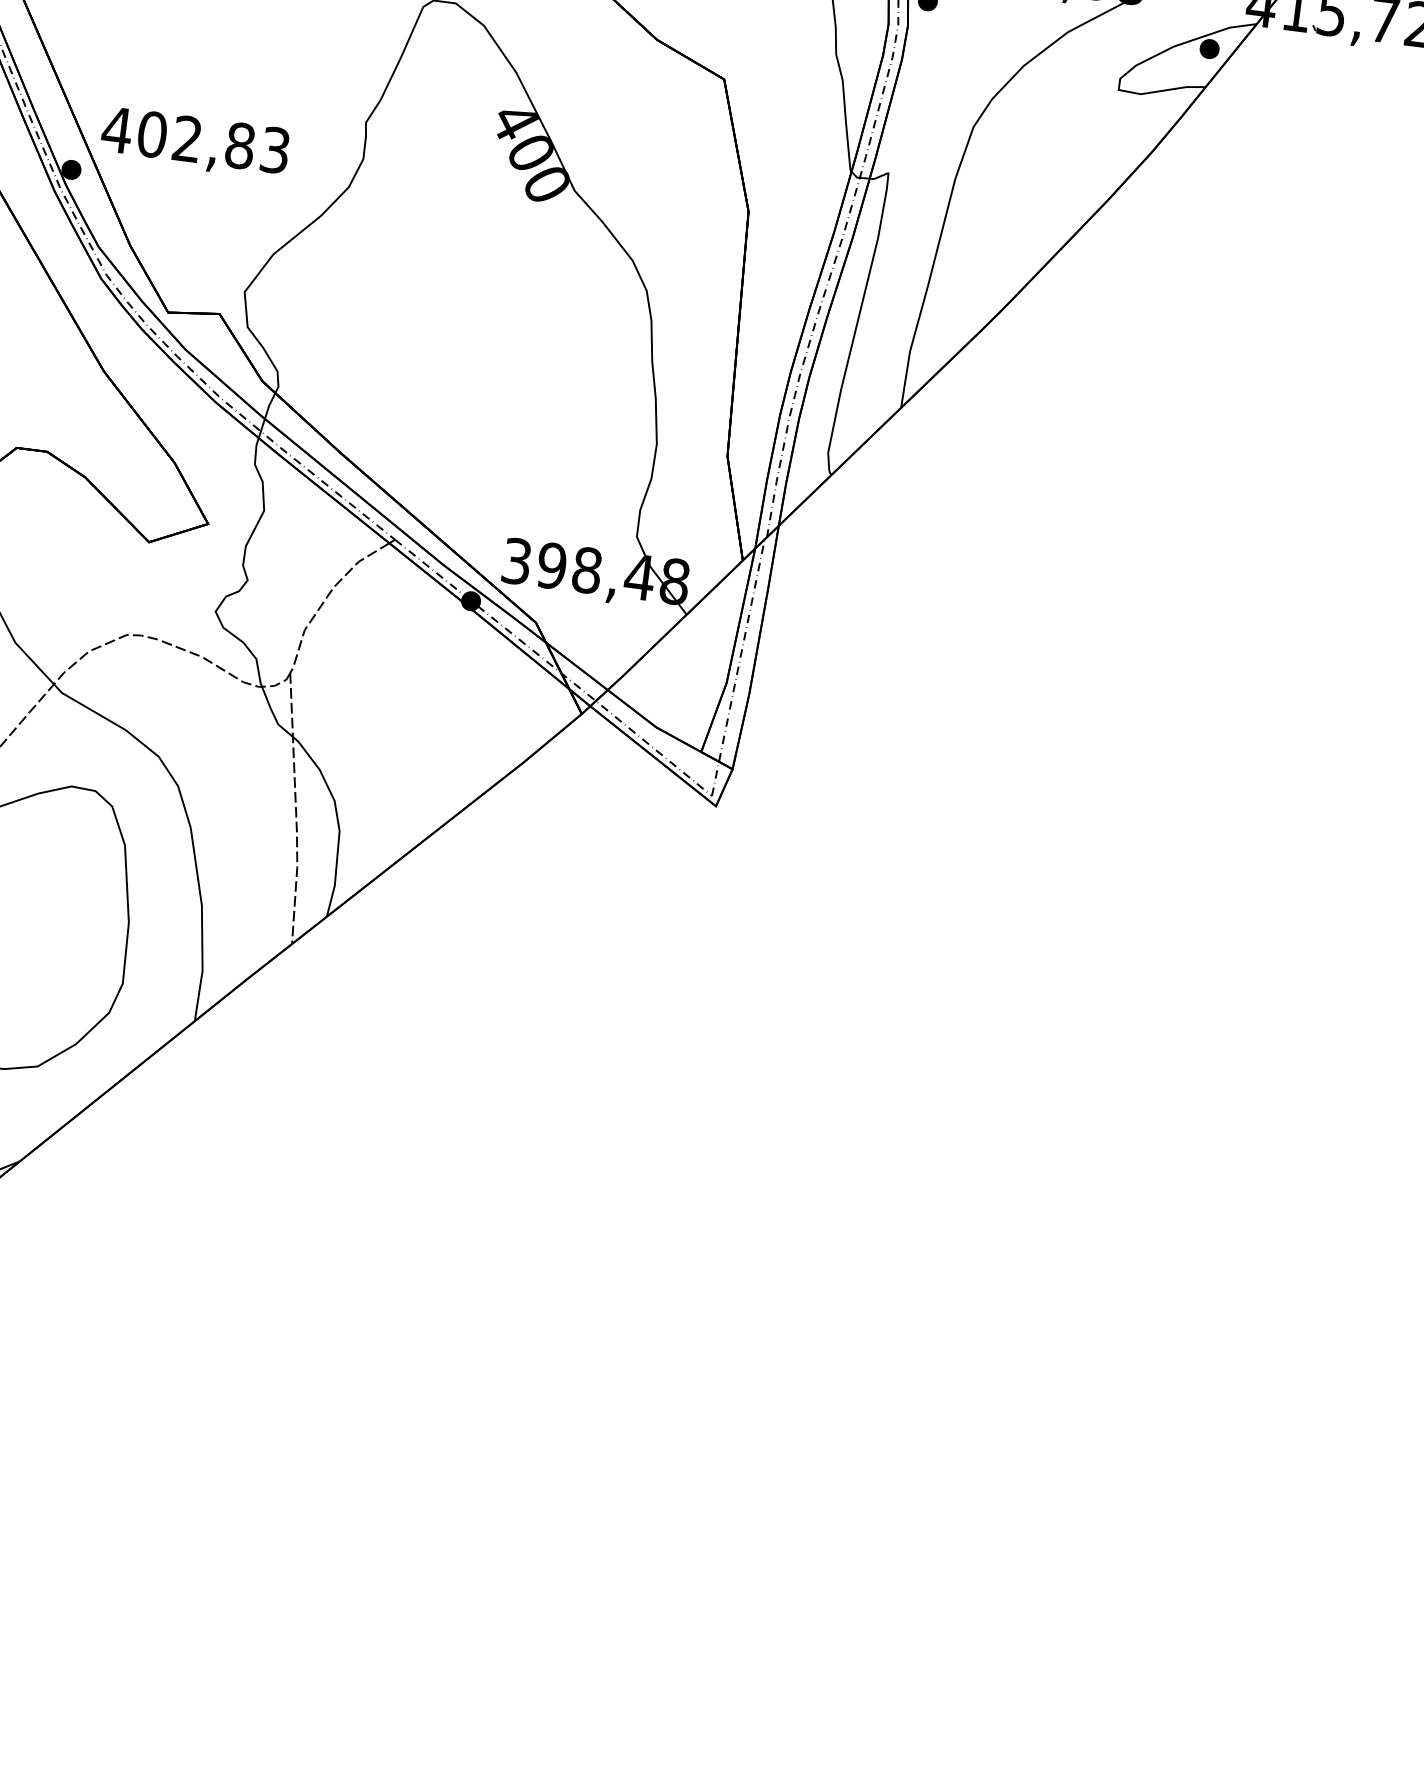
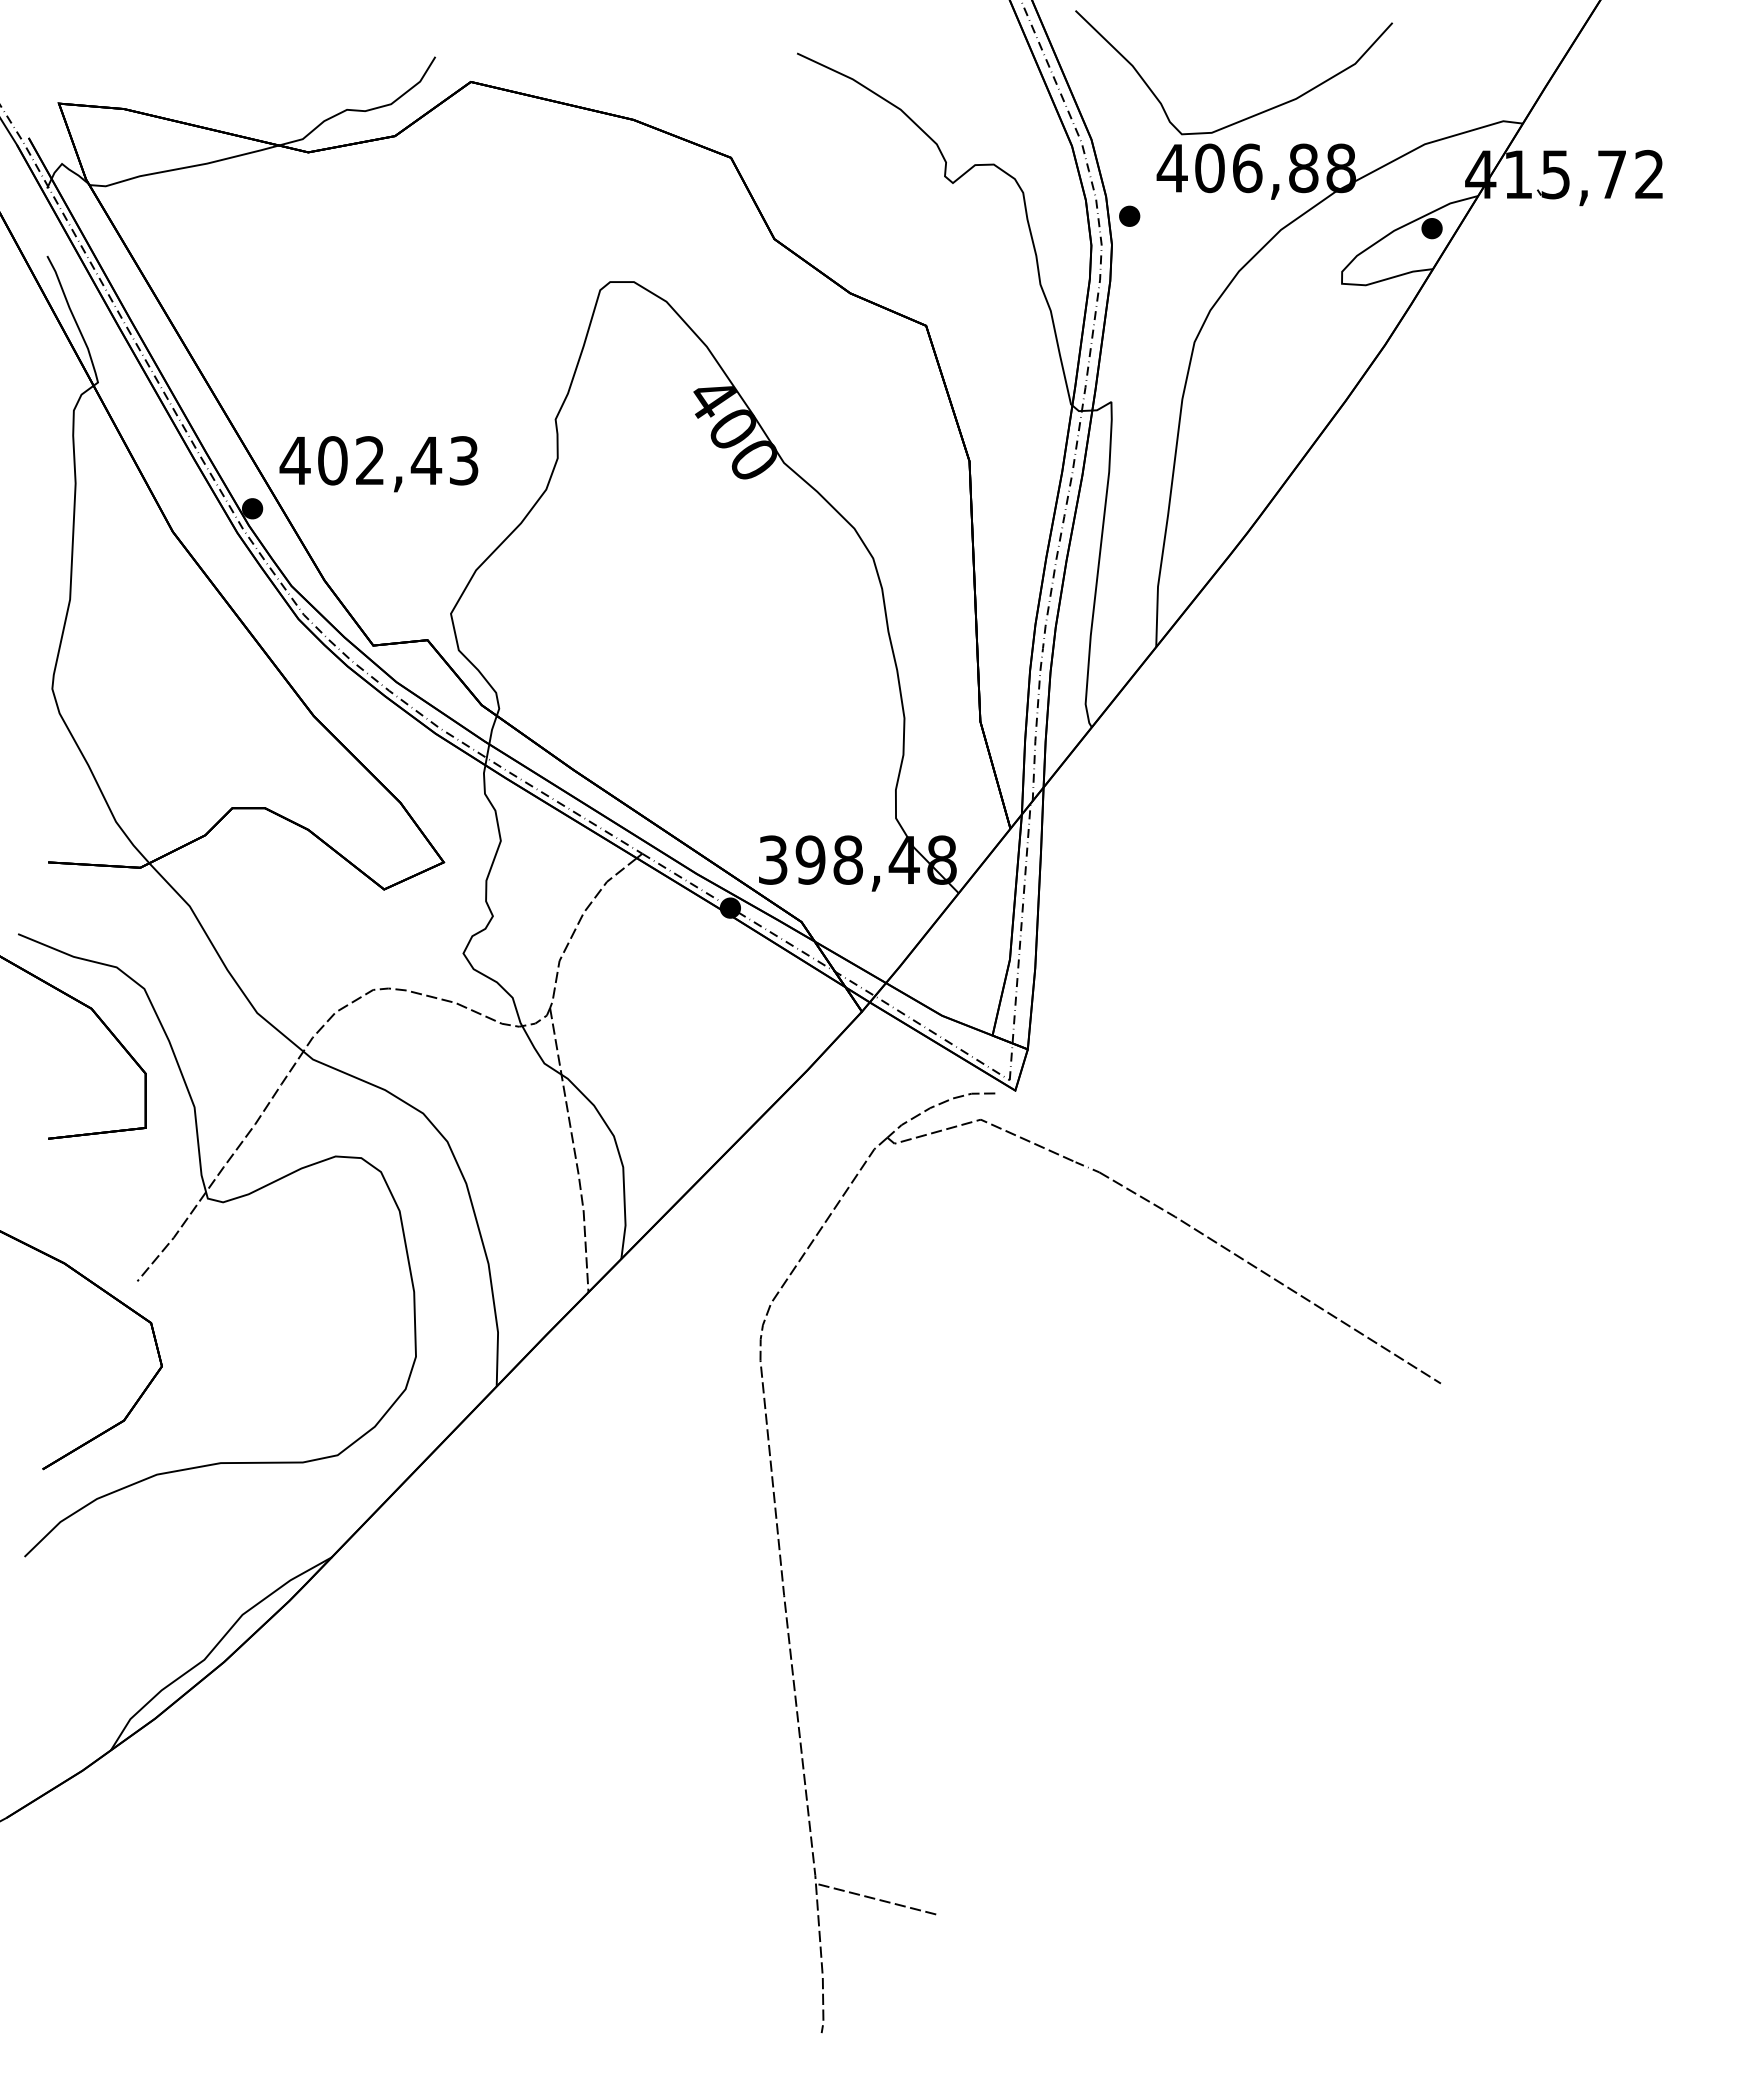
text: (240, 145) -> (426, 460), 402,83 -> 402,43
part: (440, 1252) -> (785, 1596), added

